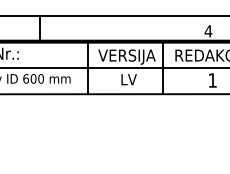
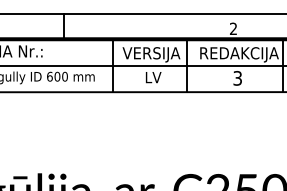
text: (208, 30) -> (233, 28), 4 -> 2
text: (212, 80) -> (237, 78), 1 -> 3

